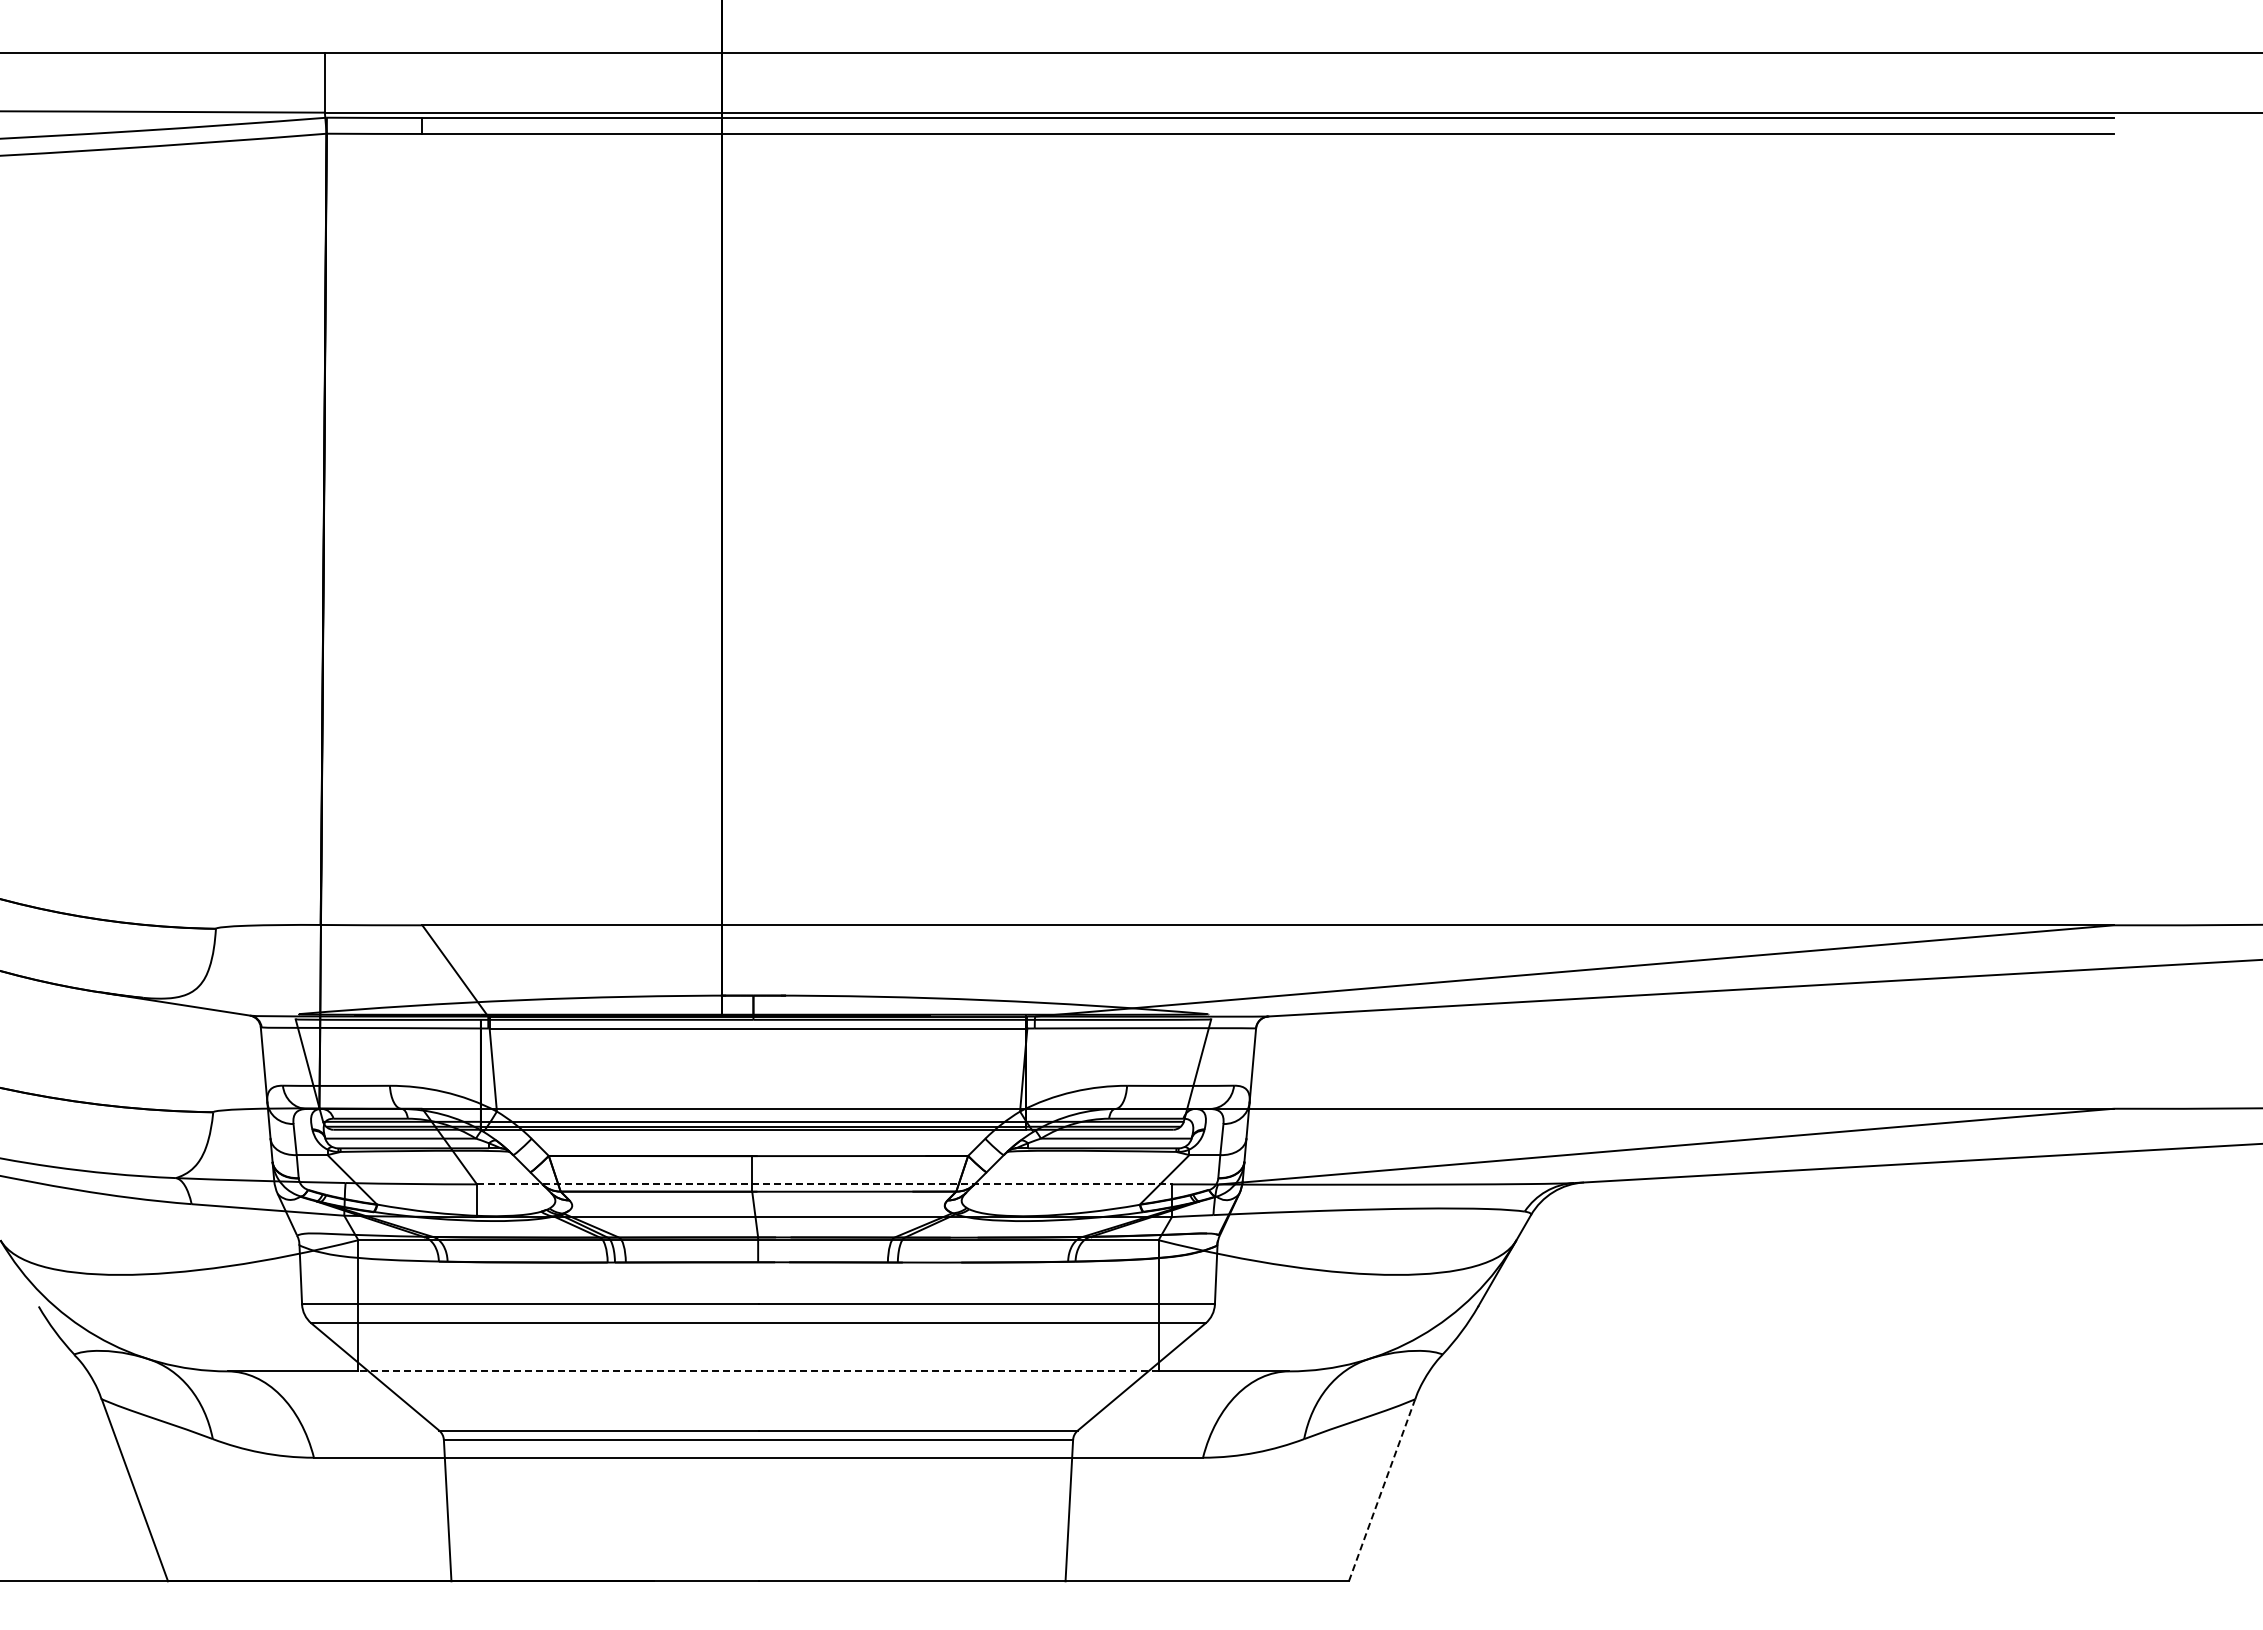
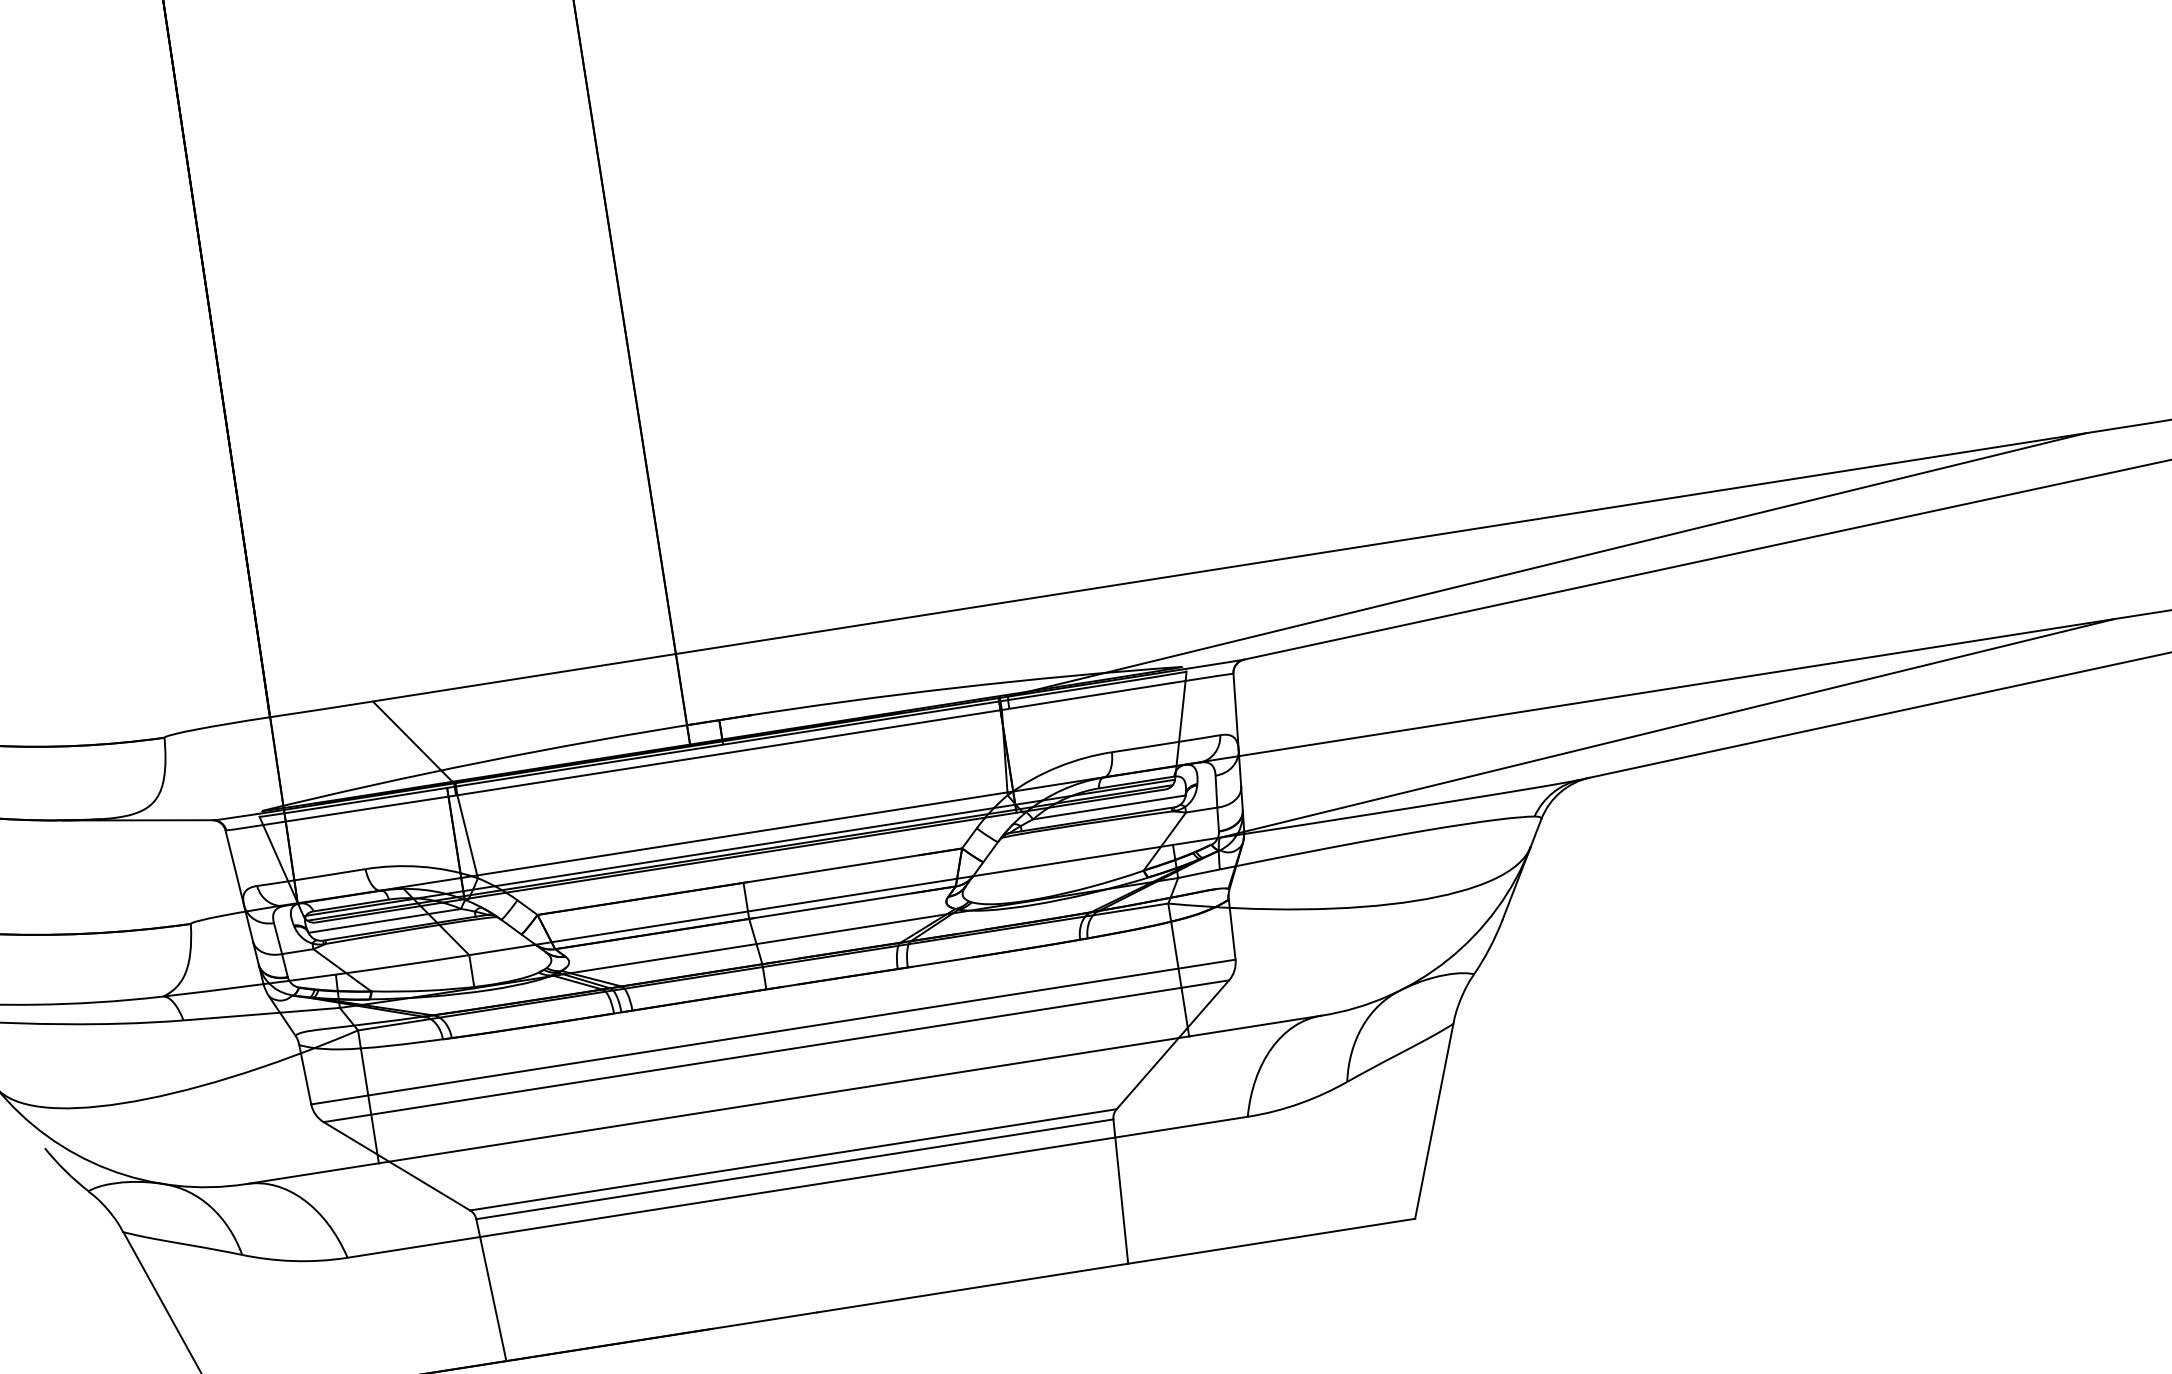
line: (824, 1184) -> (821, 900), dashed -> solid
line: (758, 1371) -> (784, 1099), dashed -> solid
line: (1382, 1490) -> (1434, 1121), dashed -> solid

